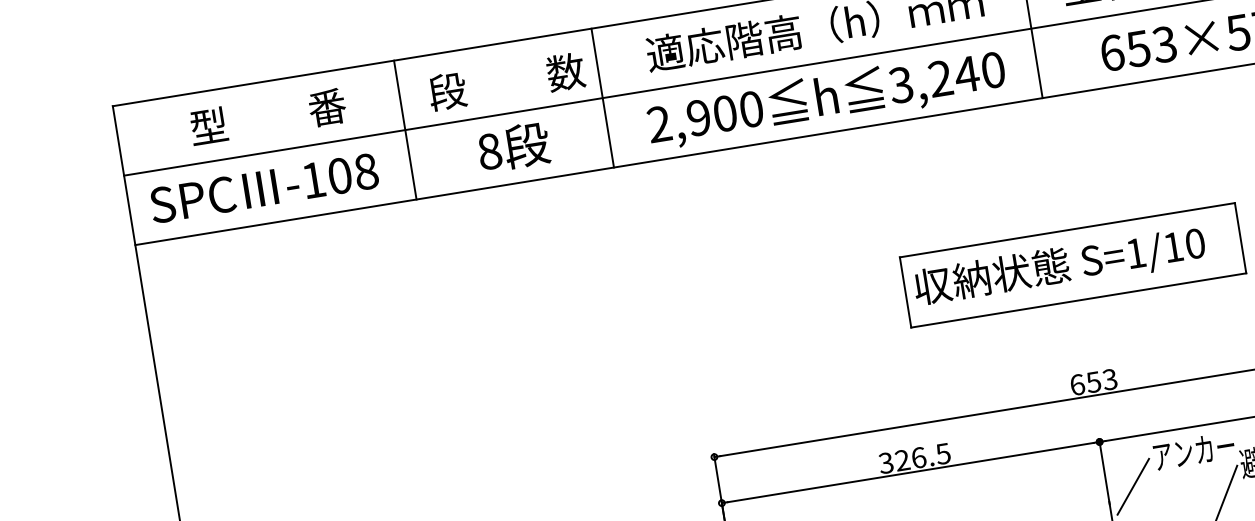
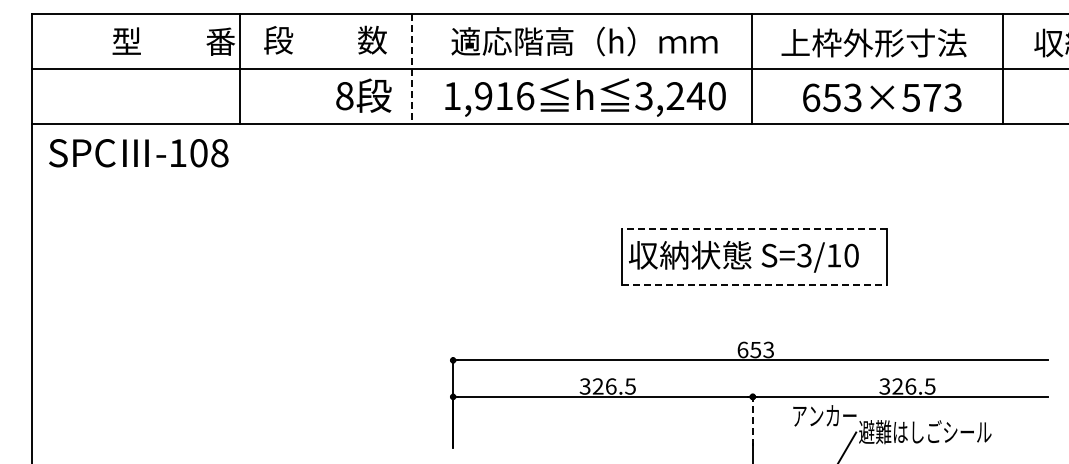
text: (506, 80) -> (325, 39), moved
line: (602, 98) -> (411, 69), solid -> dashed
text: (267, 116) -> (173, 41), moved
text: (705, 117) -> (488, 96), 2,900 -> 1,916
line: (405, 129) -> (240, 68), moved
text: (513, 147) -> (363, 95), moved
text: (263, 188) -> (138, 153), moved
line: (1067, 230) -> (754, 229), solid -> dashed
text: (1135, 253) -> (804, 255), S=1/10 -> S=3/10
line: (1078, 299) -> (754, 284), solid -> dashed
line: (1104, 471) -> (752, 420), solid -> dashed
line: (1132, 486) -> (772, 435), removed

